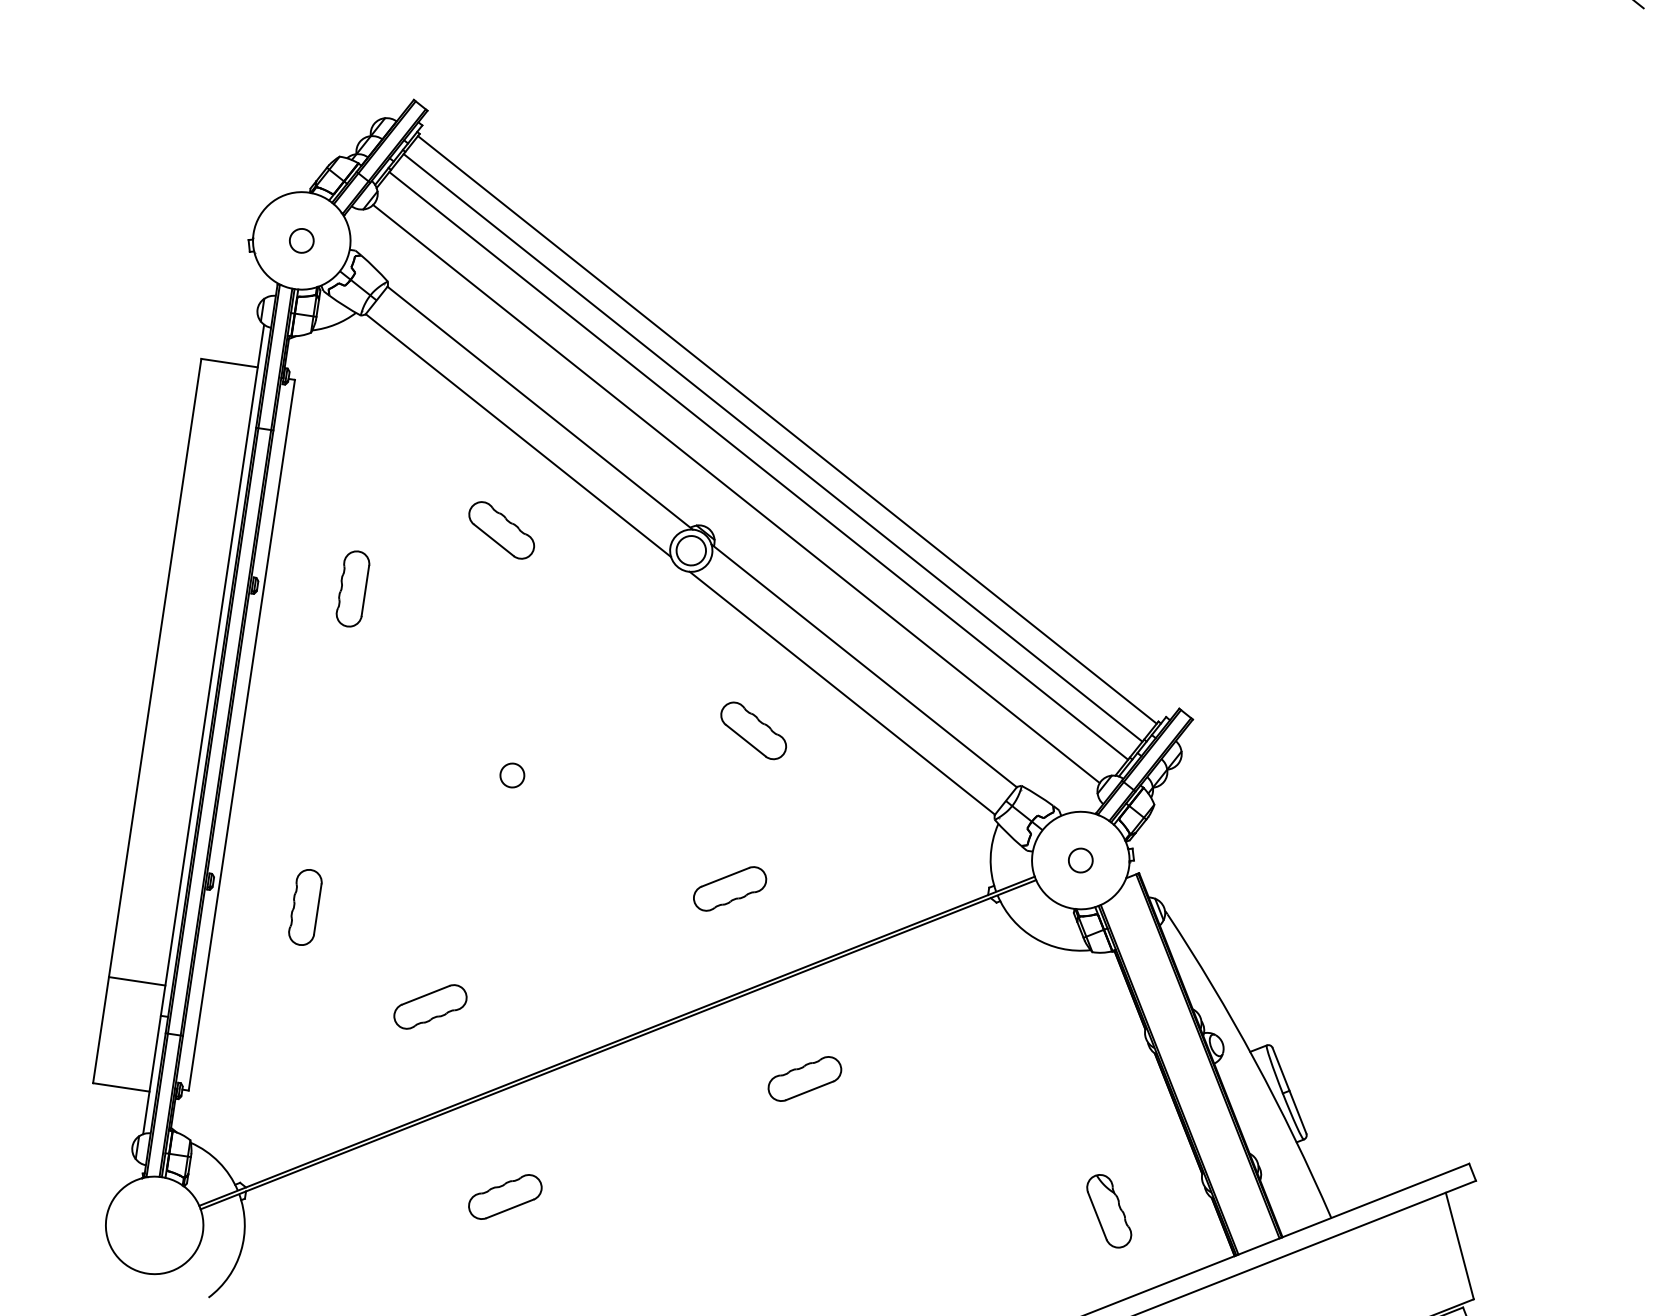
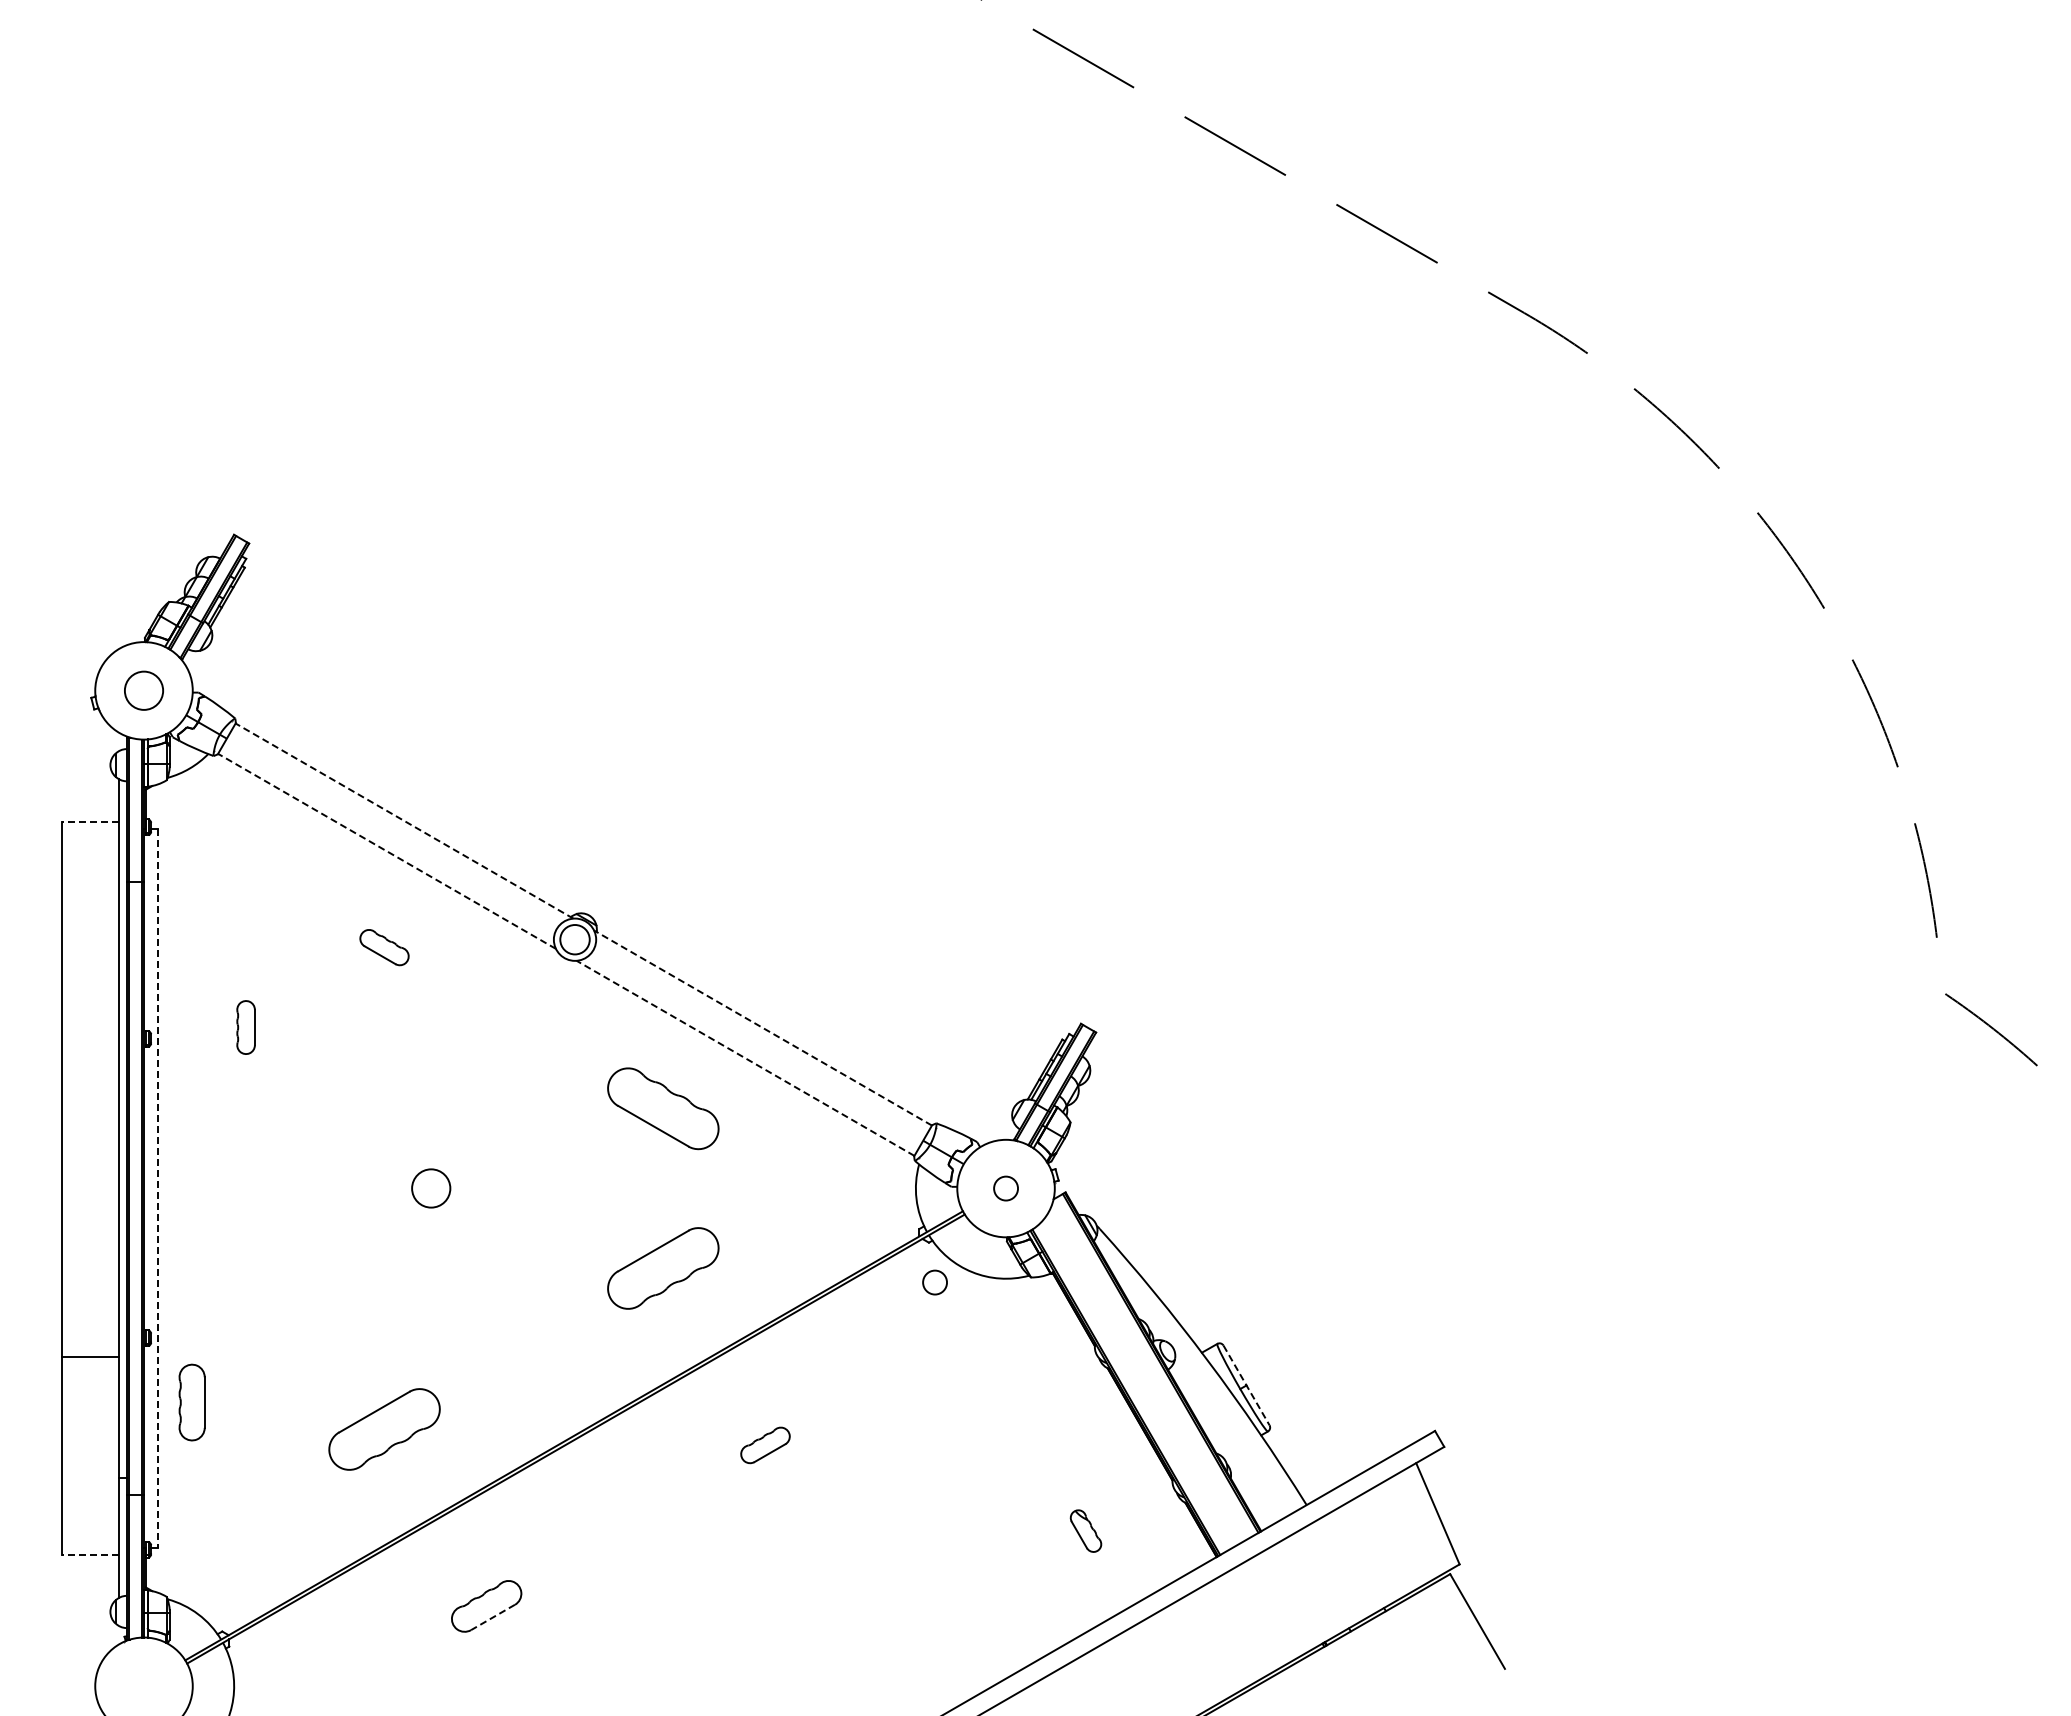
circle: (301, 240) -> (143, 690), size x1.6
line: (229, 363) -> (90, 822), solid -> dashed
line: (540, 407) -> (404, 820), solid -> dashed
line: (786, 430) -> (651, 806), removed
line: (517, 435) -> (386, 851), solid -> dashed
line: (772, 447) -> (640, 825), removed
line: (758, 465) -> (628, 845), removed
line: (736, 493) -> (611, 876), removed
part: (501, 530) -> (384, 947), size x0.7
part: (352, 588) -> (245, 1027), size x0.7
line: (863, 665) -> (762, 1027), solid -> dashed
line: (842, 693) -> (745, 1058), solid -> dashed
part: (753, 730) -> (663, 1108), size x1.6
line: (241, 736) -> (157, 1189), solid -> dashed
circle: (512, 775) -> (431, 1188), size x1.6
part: (730, 888) -> (663, 1268), size x1.6
part: (304, 907) -> (191, 1402), moved
circle: (996, 942) -> (934, 1282), added
line: (137, 981) -> (90, 1357), moved
part: (430, 1006) -> (384, 1429), size x1.6
part: (804, 1079) -> (765, 1445), size x0.7
line: (121, 1087) -> (90, 1554), solid -> dashed
line: (1289, 1090) -> (1246, 1385), solid -> dashed
line: (509, 1208) -> (492, 1617), solid -> dashed
part: (1108, 1210) -> (1085, 1530), size x0.6

